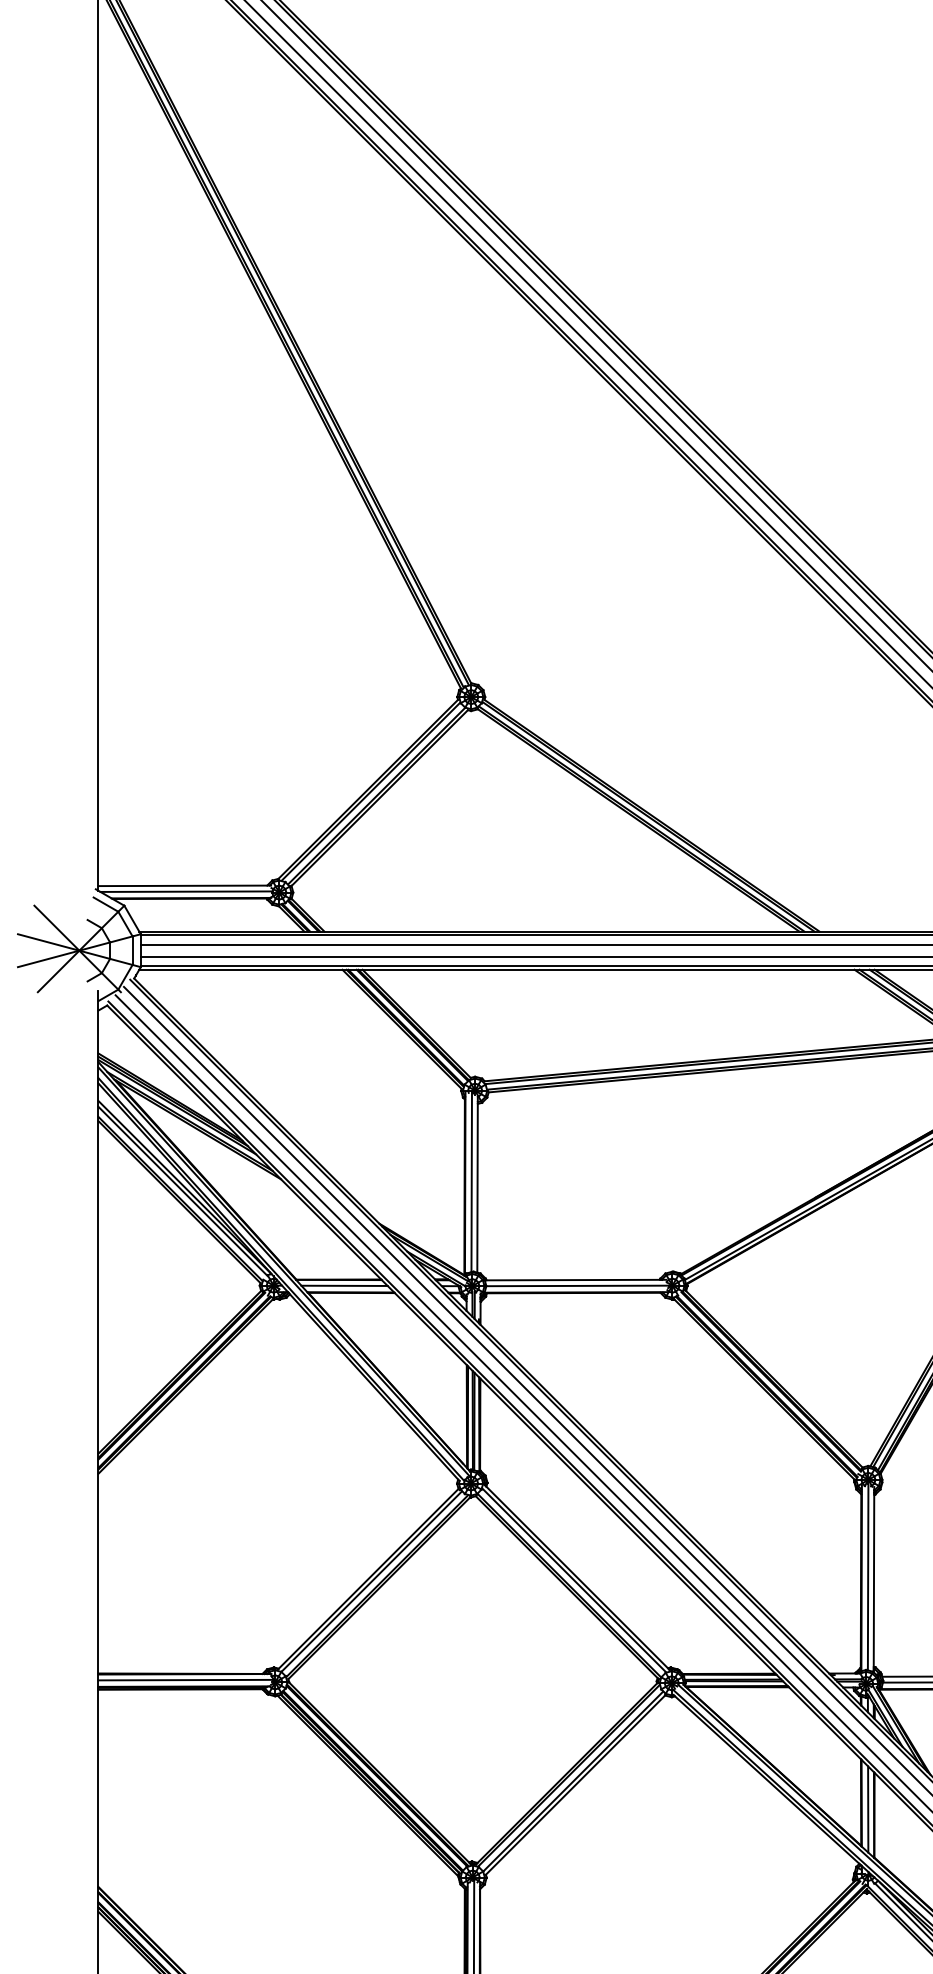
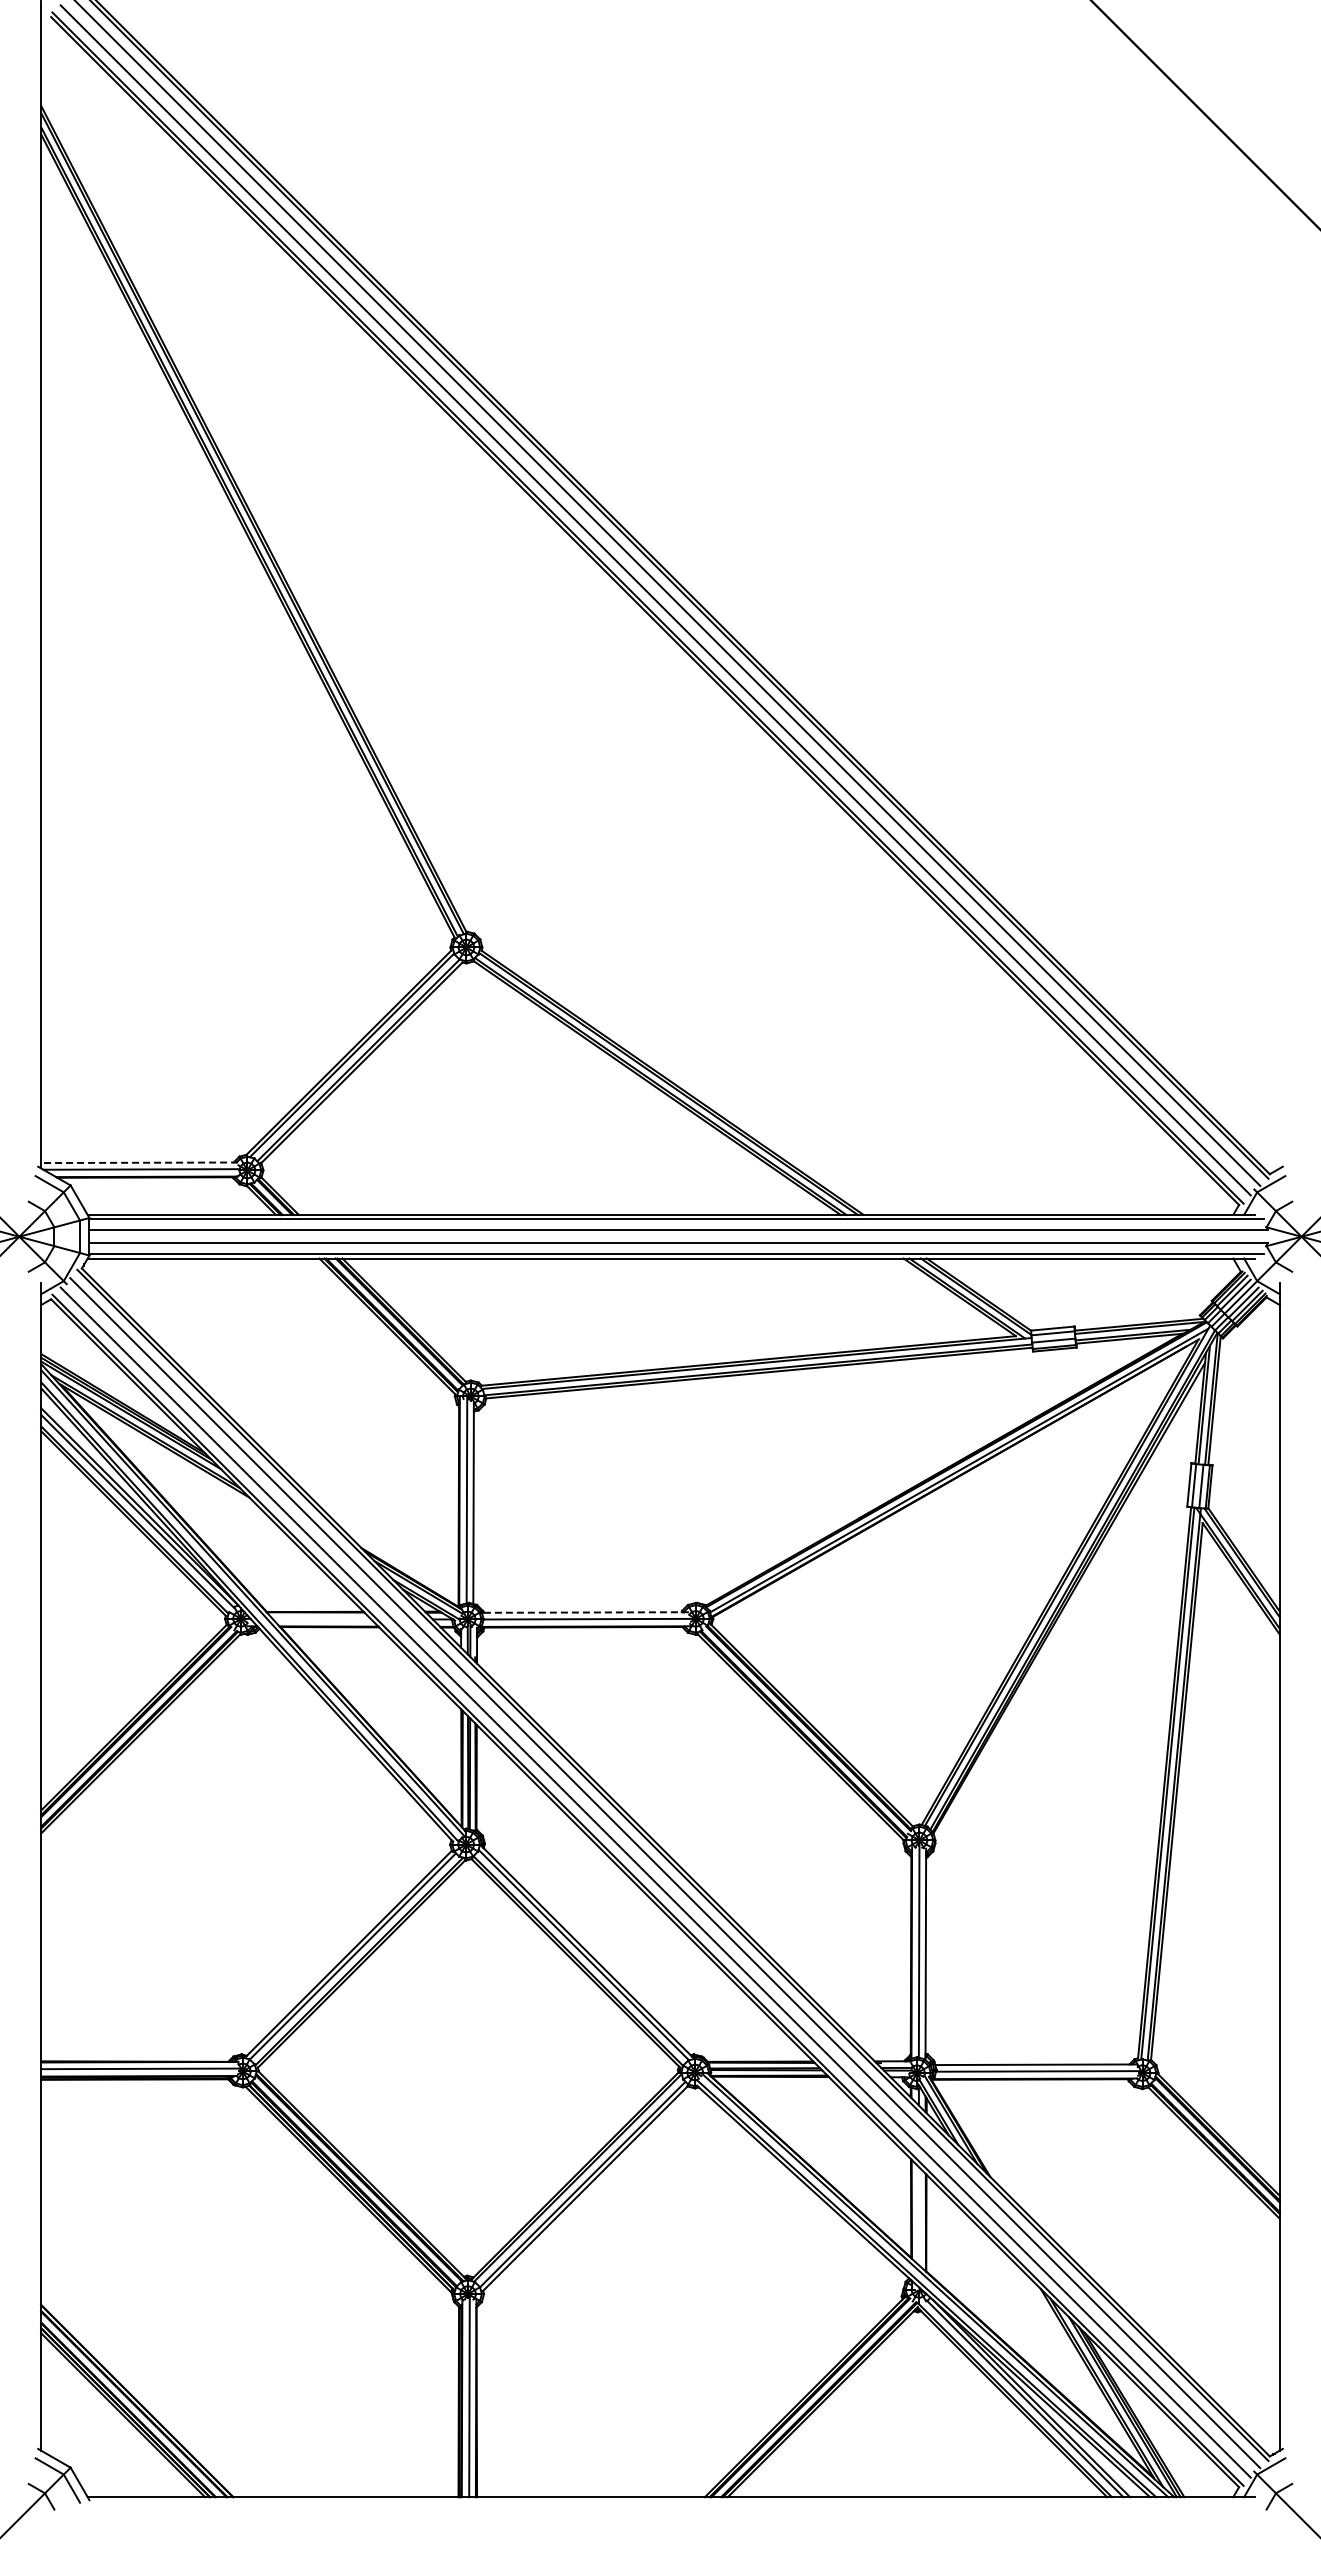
line: (184, 885) -> (139, 1162), solid -> dashed
line: (575, 1280) -> (585, 1612), solid -> dashed
line: (344, 1285) -> (321, 1618), removed
line: (868, 1809) -> (919, 2216), removed

